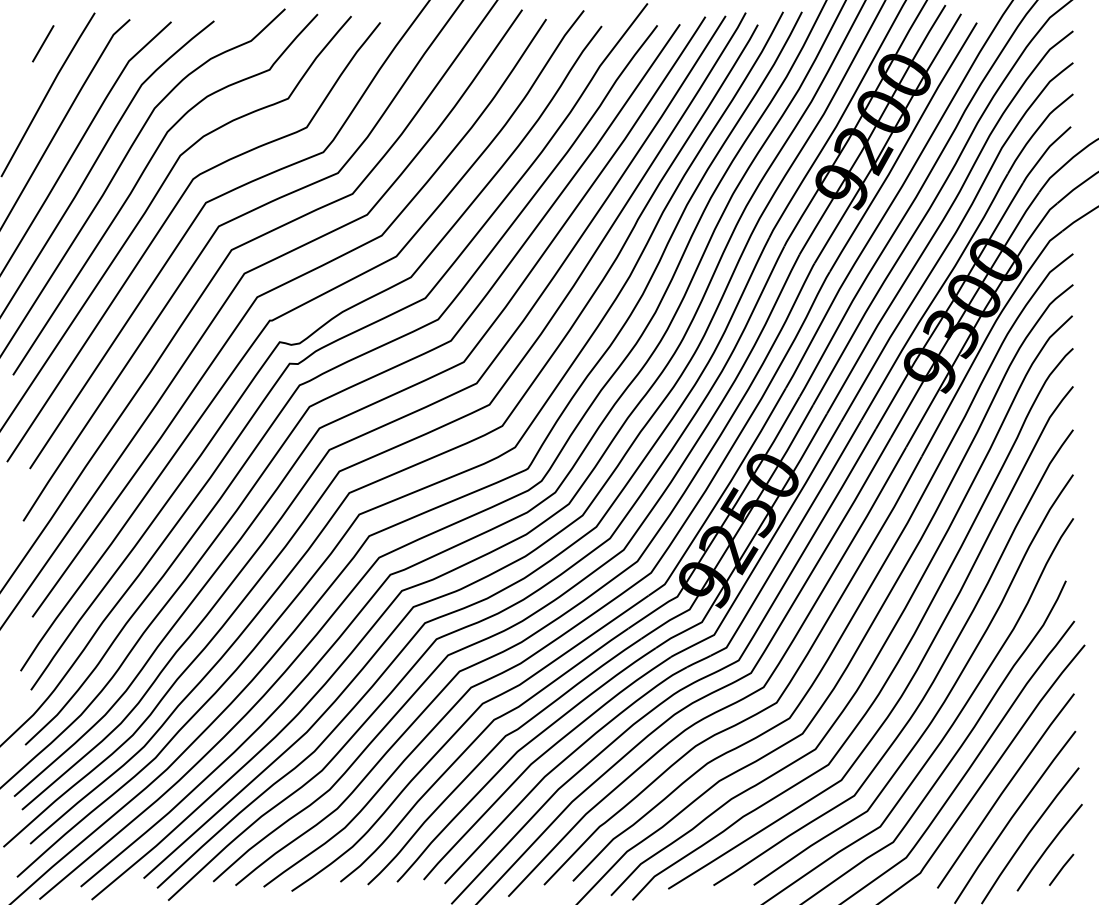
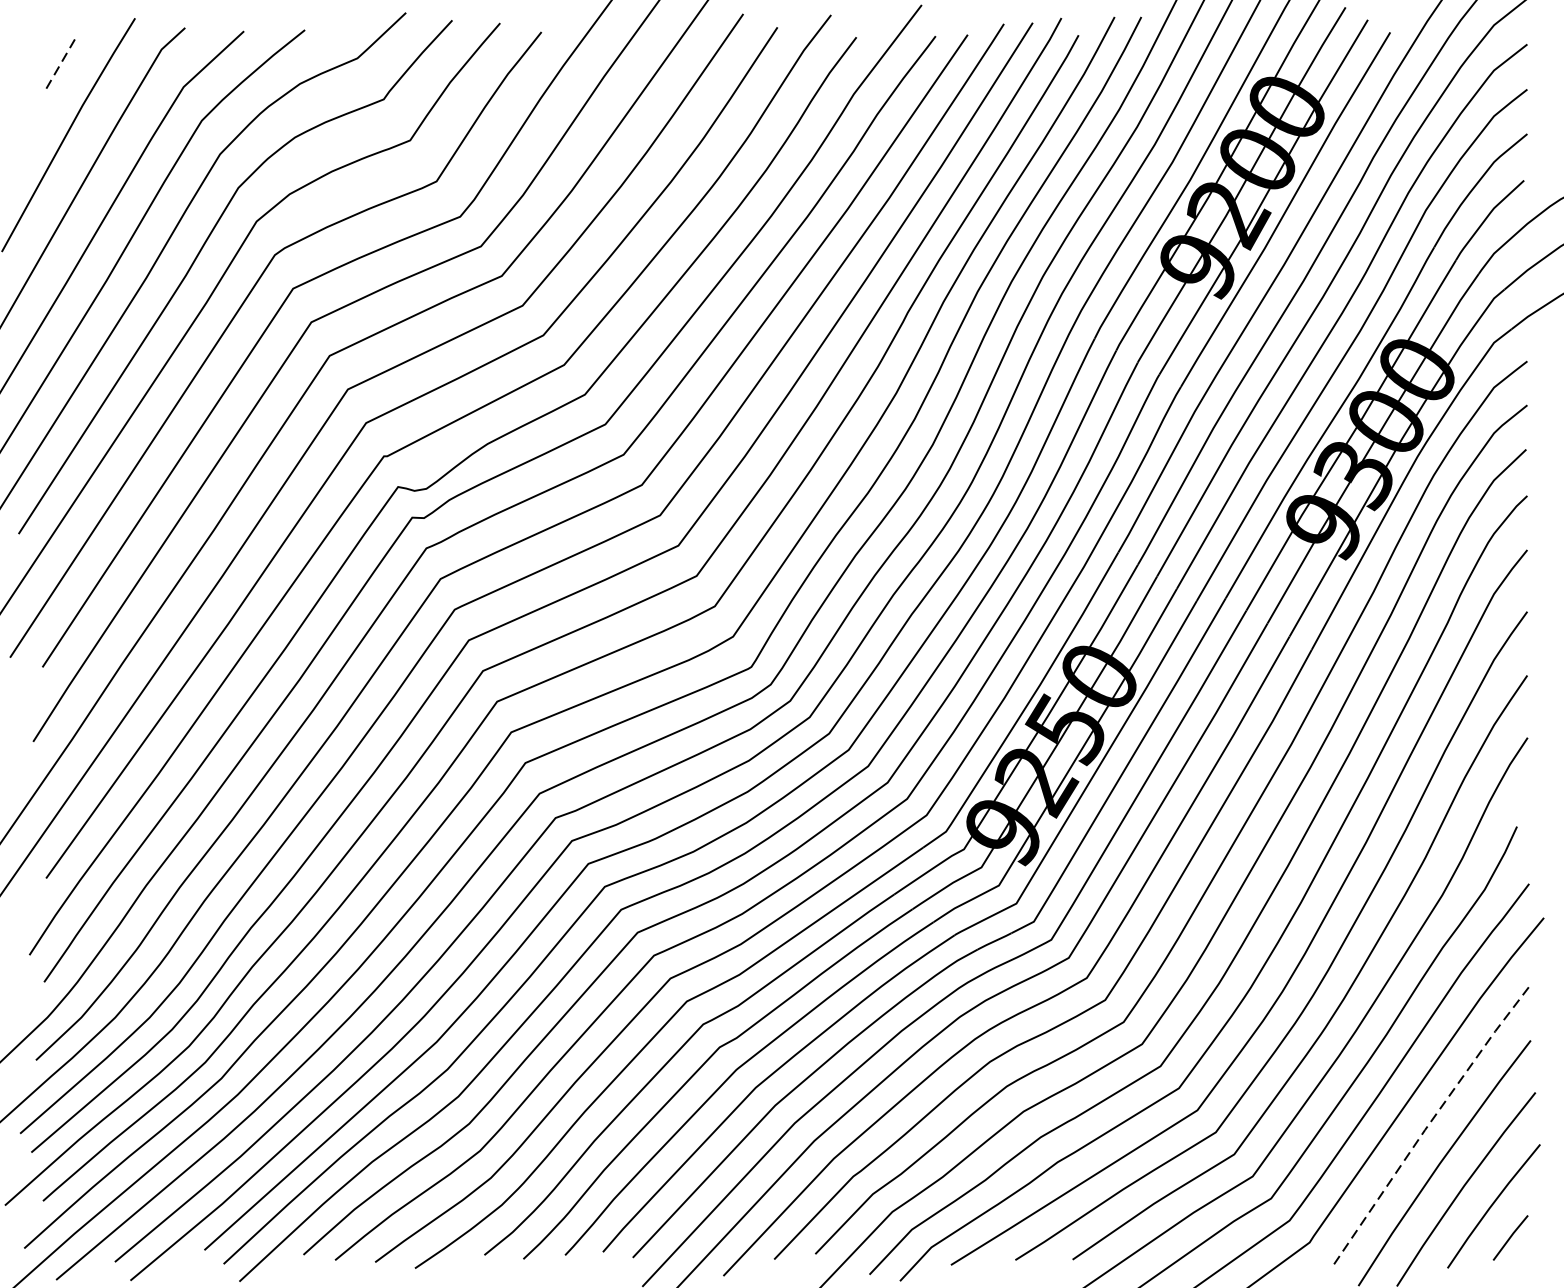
line: (43, 43) -> (61, 61), solid -> dashed
line: (1004, 789) -> (1429, 1123), solid -> dashed

